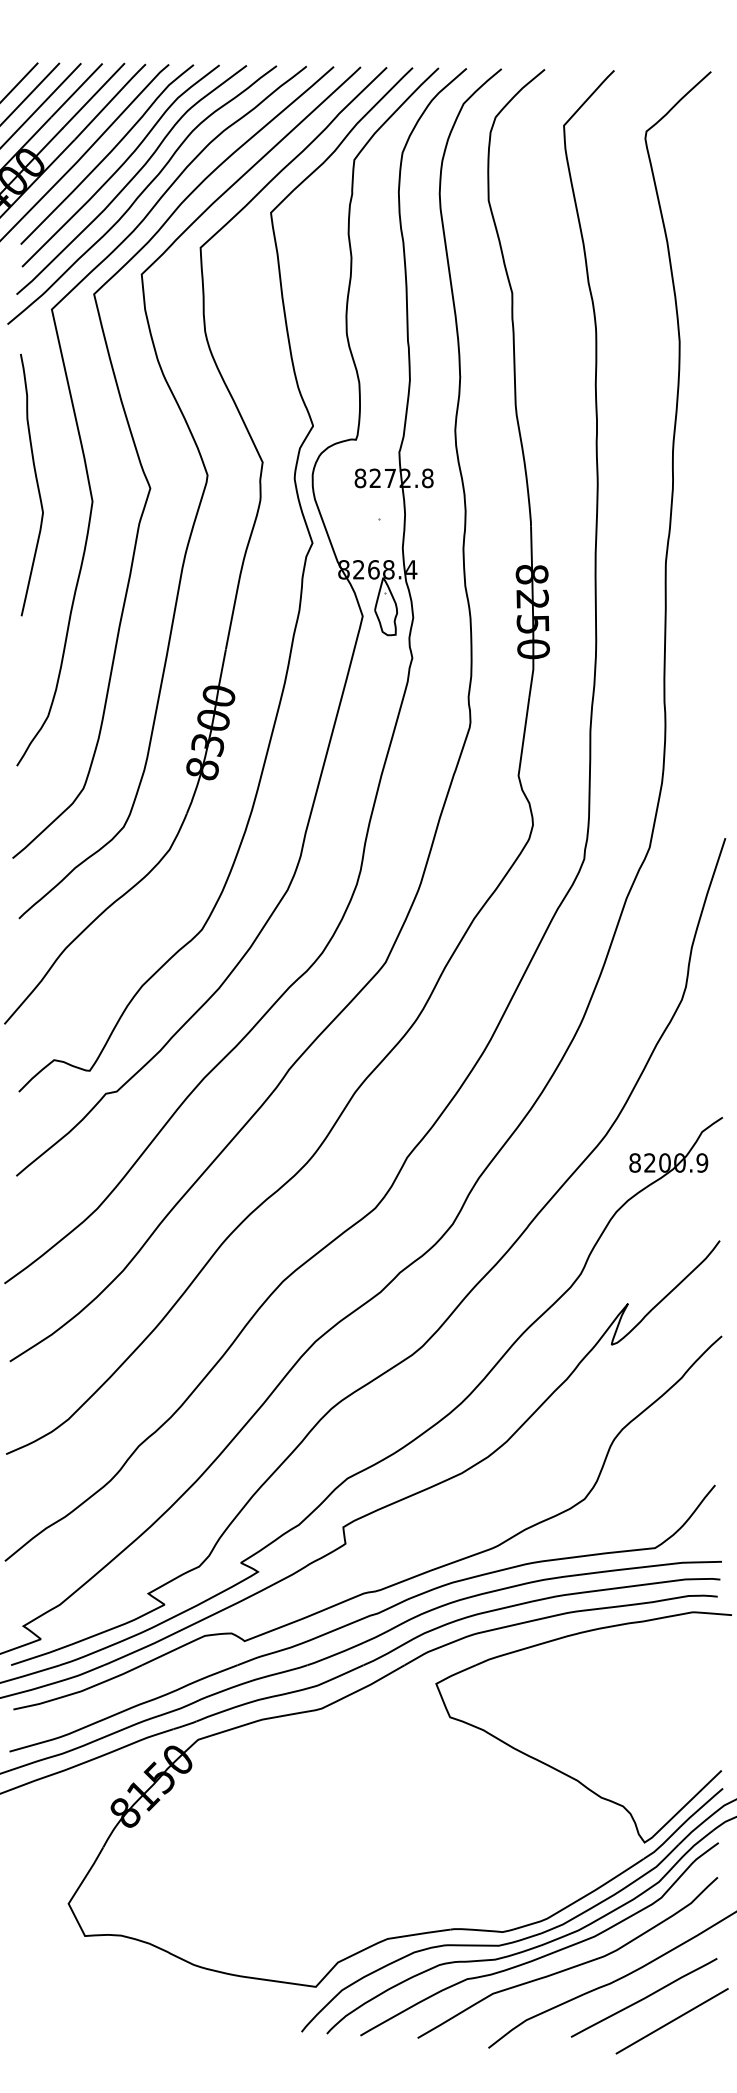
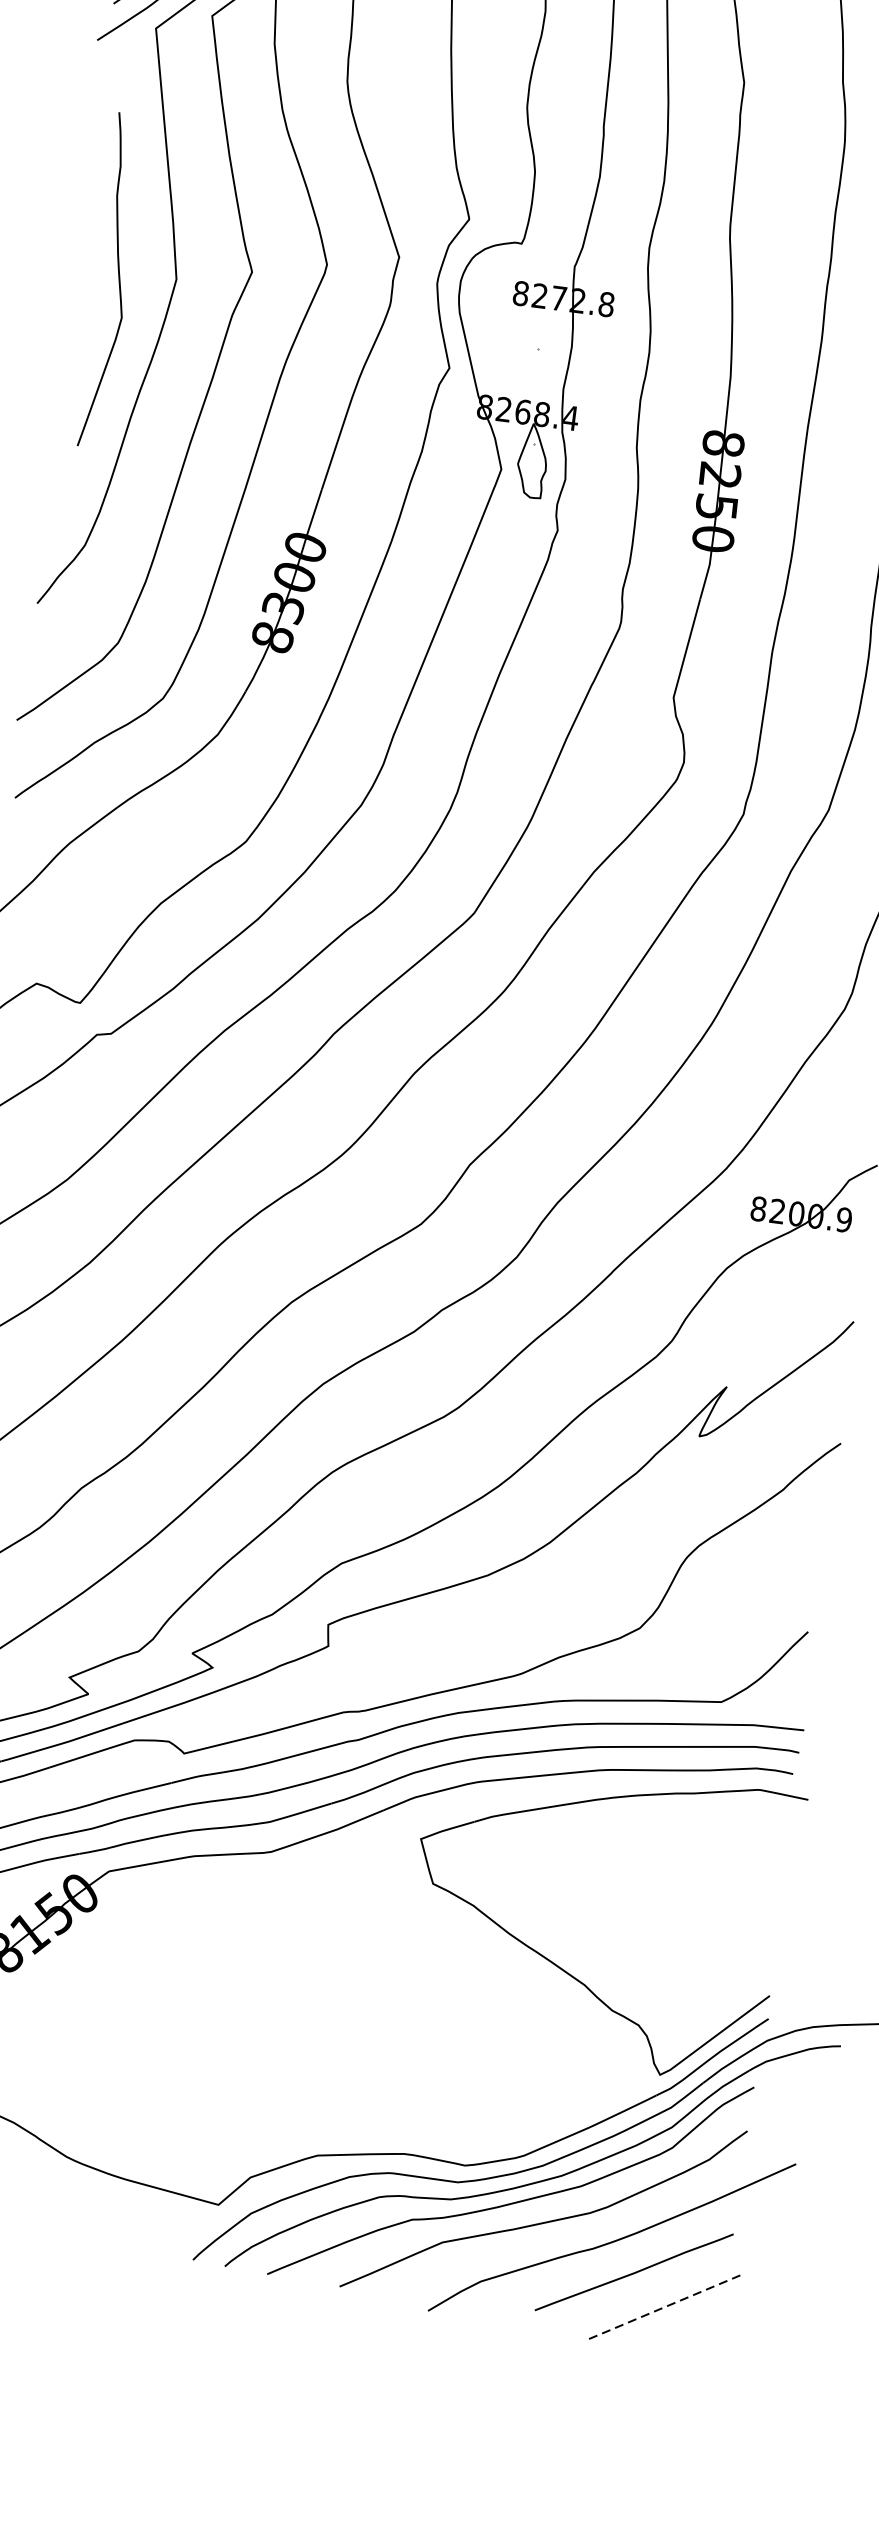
curve: (36, 484) -> (118, 280), moved
line: (672, 2021) -> (666, 2306), solid -> dashed

